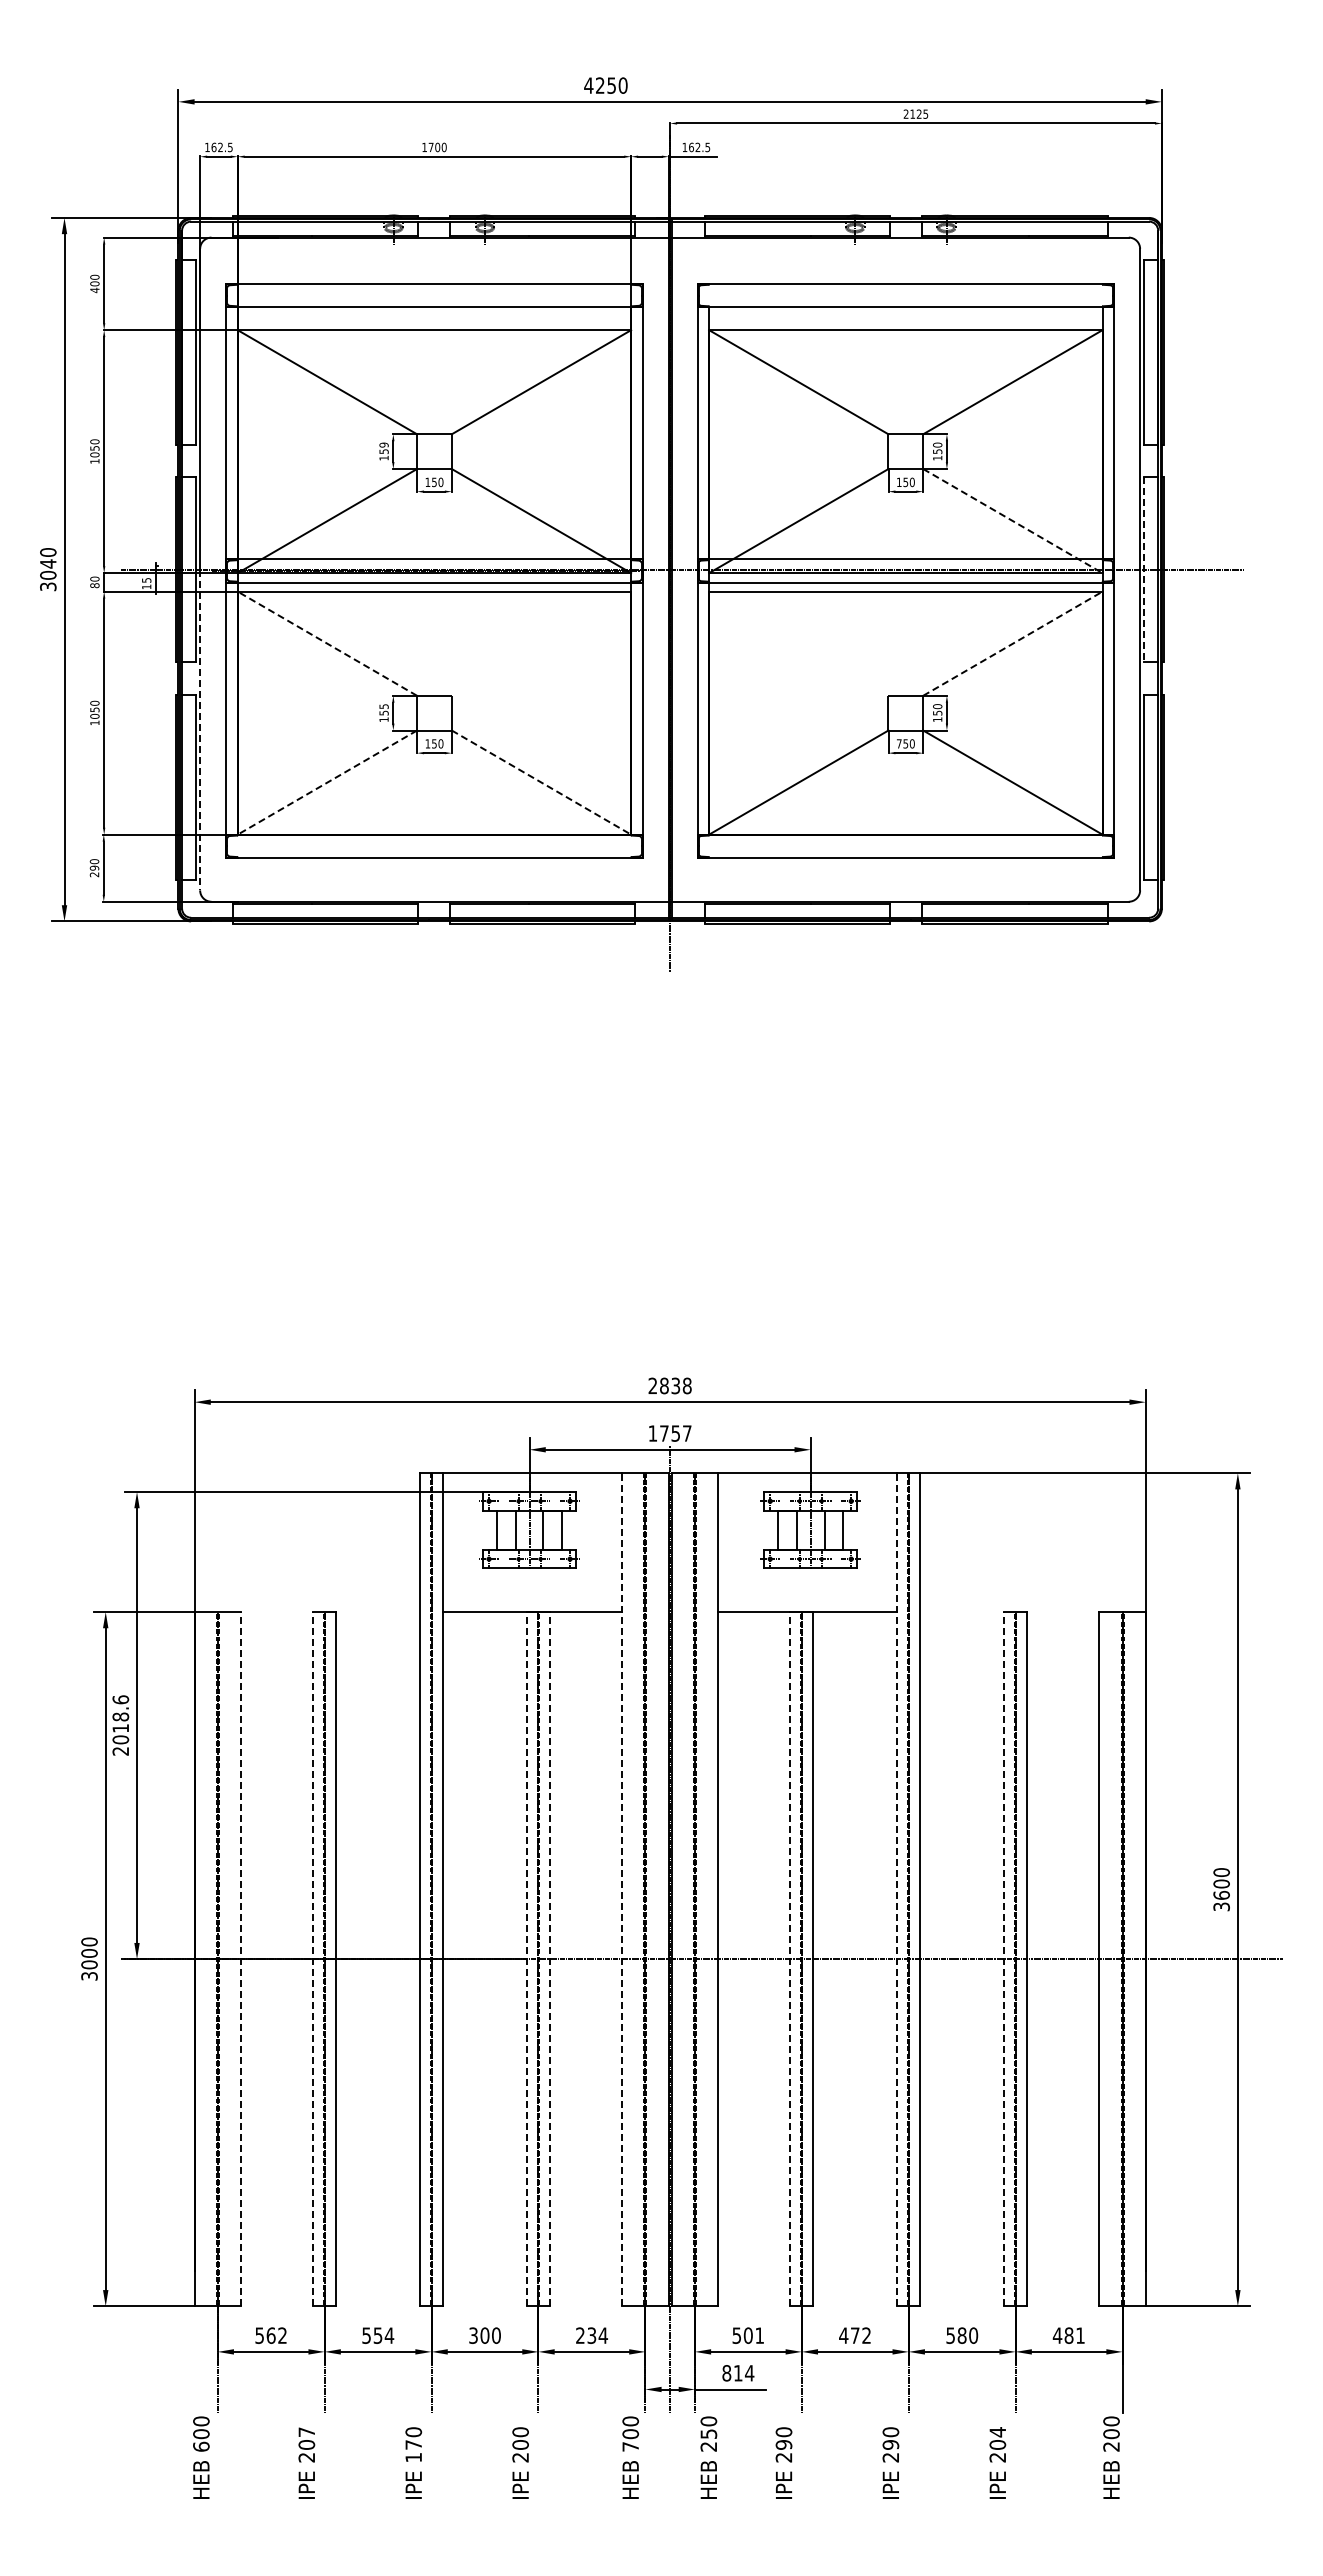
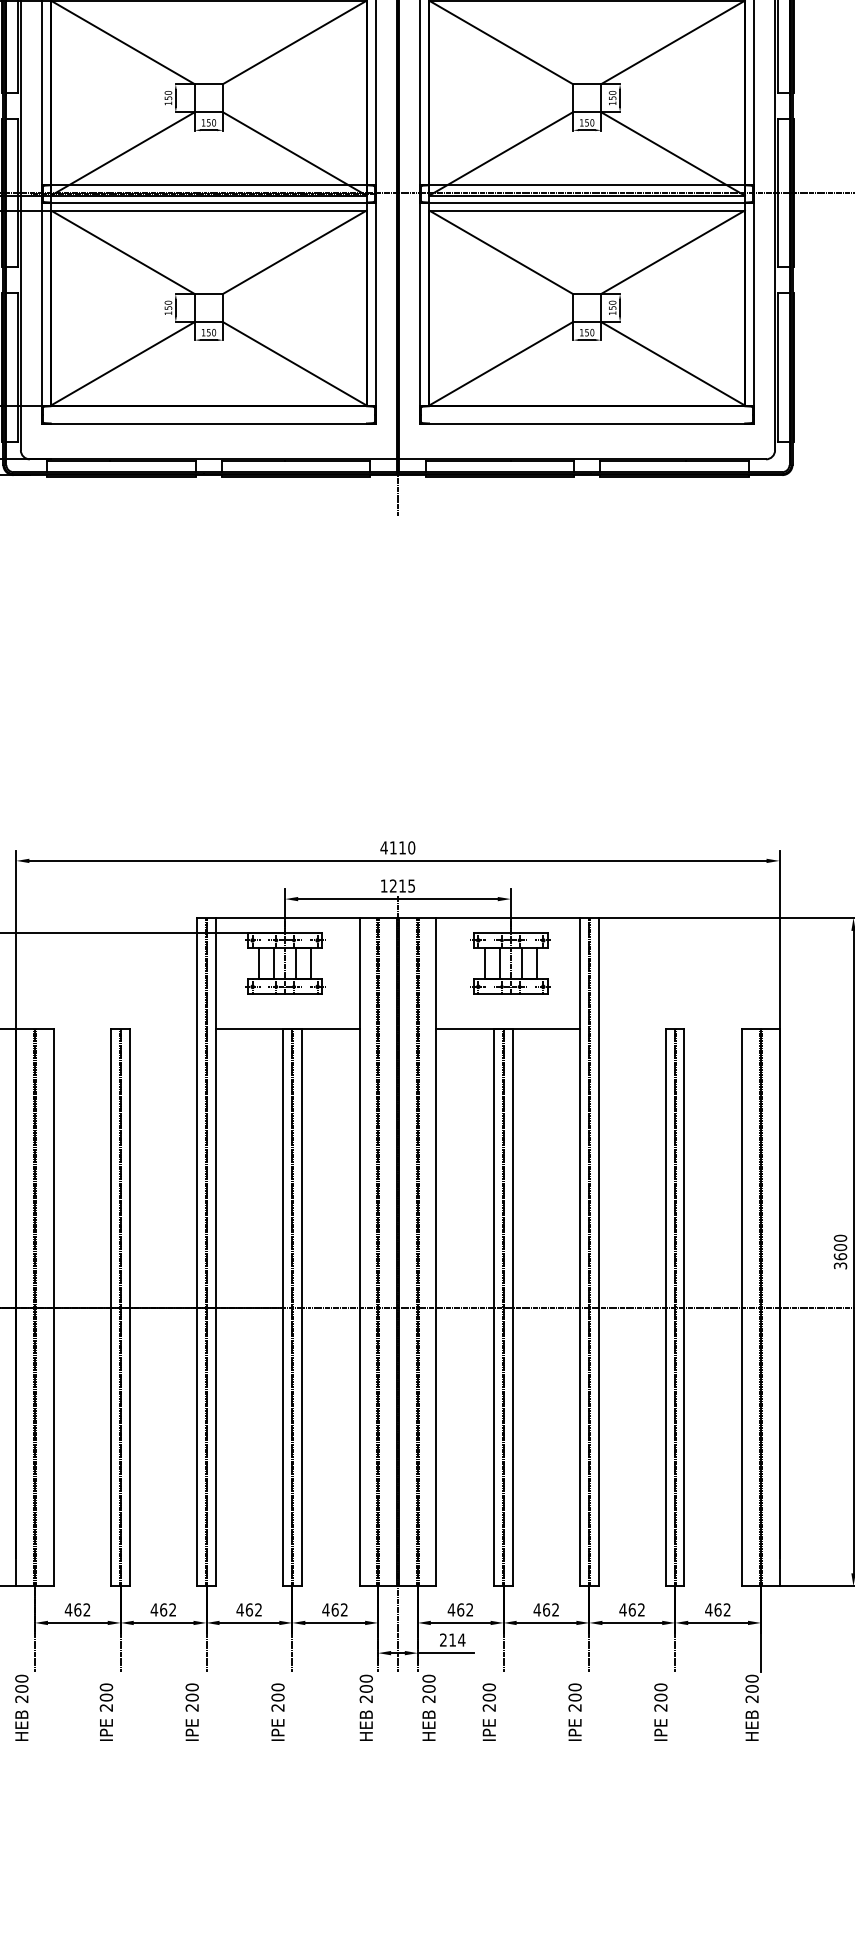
text: (383, 444) -> (167, 92), 159 -> 150
line: (1012, 521) -> (672, 154), dashed -> solid
line: (1144, 569) -> (778, 192), dashed -> solid
line: (327, 643) -> (123, 252), dashed -> solid
line: (541, 643) -> (294, 252), added
line: (798, 643) -> (500, 252), added
line: (1012, 643) -> (672, 252), dashed -> solid
text: (383, 706) -> (167, 302), 155 -> 150
line: (200, 730) -> (21, 321), dashed -> solid
text: (899, 743) -> (582, 332), 750 -> 150
line: (327, 782) -> (123, 363), dashed -> solid
line: (541, 782) -> (294, 363), dashed -> solid
text: (669, 1385) -> (397, 847), 2838 -> 4110
text: (675, 1433) -> (402, 886), 1757 -> 1215
line: (622, 1889) -> (359, 1251), dashed -> solid
line: (897, 1889) -> (580, 1251), dashed -> solid
line: (240, 1958) -> (53, 1307), dashed -> solid
line: (313, 1958) -> (111, 1307), dashed -> solid
line: (526, 1958) -> (282, 1307), dashed -> solid
line: (550, 1958) -> (301, 1307), dashed -> solid
line: (790, 1958) -> (494, 1307), dashed -> solid
line: (1004, 1958) -> (666, 1307), dashed -> solid
text: (259, 2335) -> (68, 1609), 562 -> 462
text: (377, 2335) -> (163, 1609), 554 -> 462
text: (484, 2335) -> (249, 1609), 300 -> 462
text: (591, 2335) -> (334, 1609), 234 -> 462
text: (747, 2335) -> (460, 1609), 501 -> 462
text: (854, 2335) -> (545, 1609), 472 -> 462
text: (962, 2335) -> (632, 1609), 580 -> 462
text: (1074, 2335) -> (722, 1609), 481 -> 462
text: (726, 2373) -> (443, 1640), 814 -> 214
text: (306, 2432) -> (106, 1687), 207 -> 200
text: (997, 2432) -> (660, 1687), 204 -> 200
text: (708, 2434) -> (428, 1689), 250 -> 200
text: (784, 2444) -> (489, 1697), 290 -> 200
text: (890, 2444) -> (574, 1697), 290 -> 200
text: (201, 2446) -> (21, 1698), 600 -> 200
text: (630, 2446) -> (366, 1698), 700 -> 200
text: (413, 2451) -> (192, 1702), 170 -> 200

